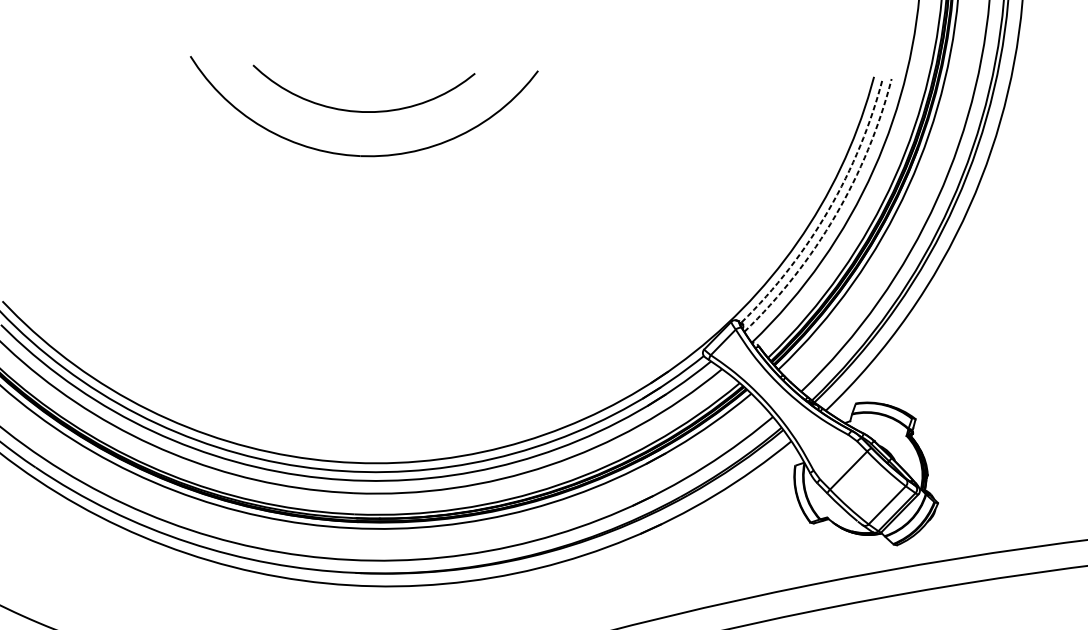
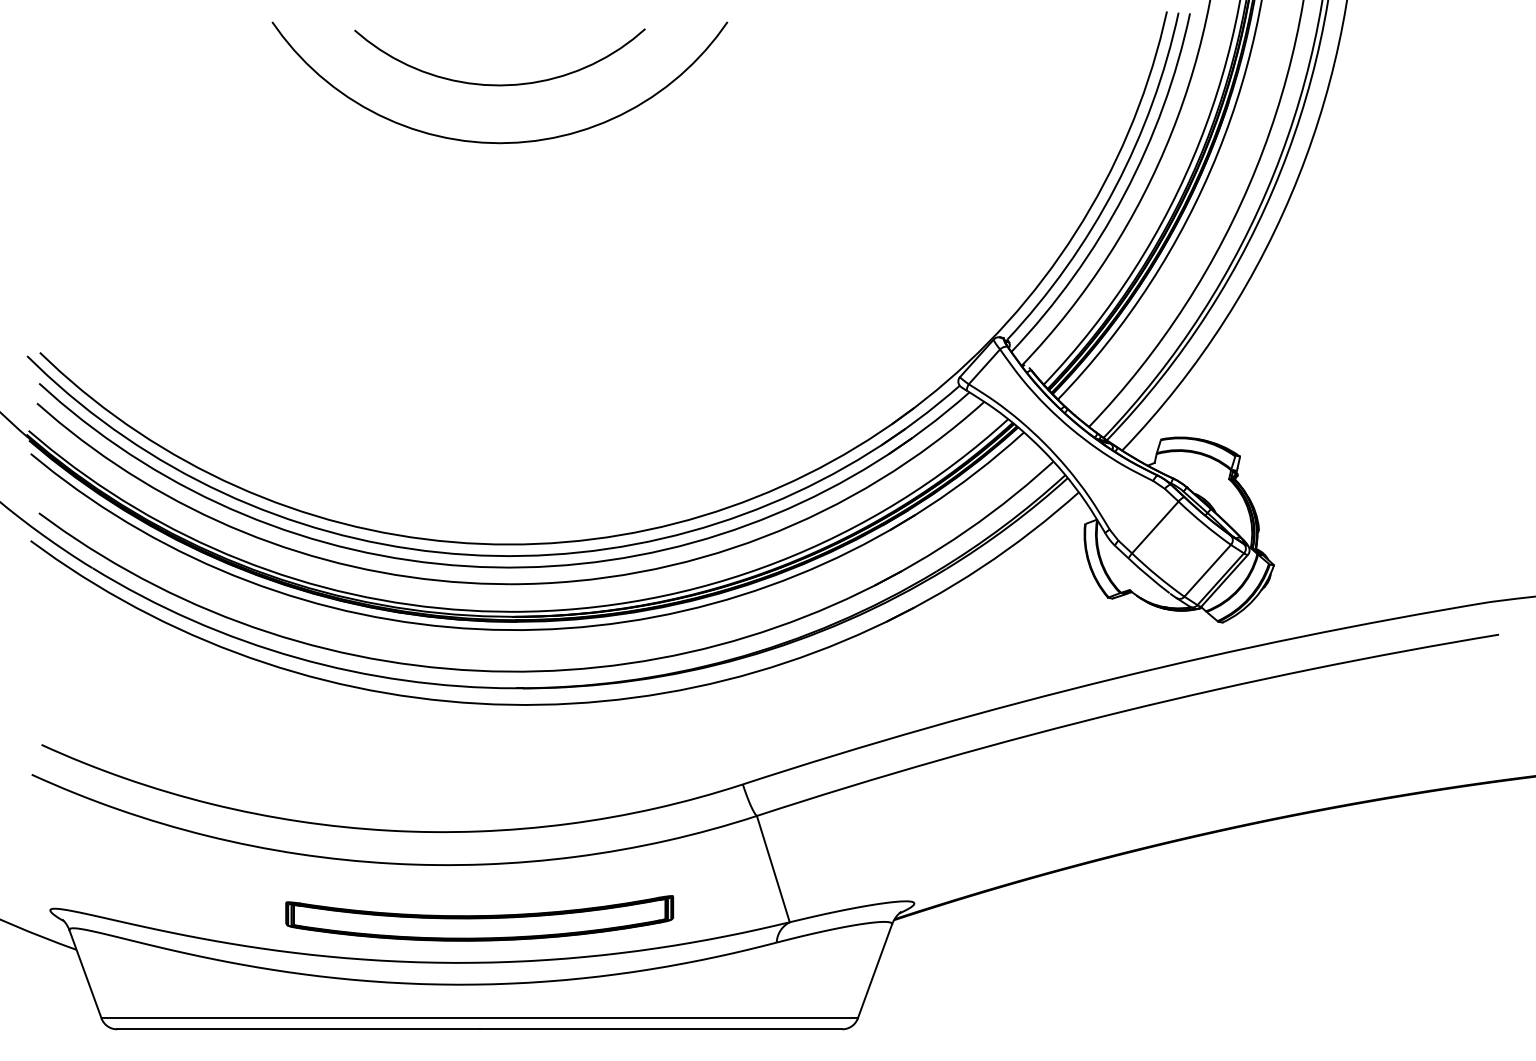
arc: (829, 209) -> (1115, 187), dashed -> solid
arc: (835, 215) -> (1124, 194), dashed -> solid

